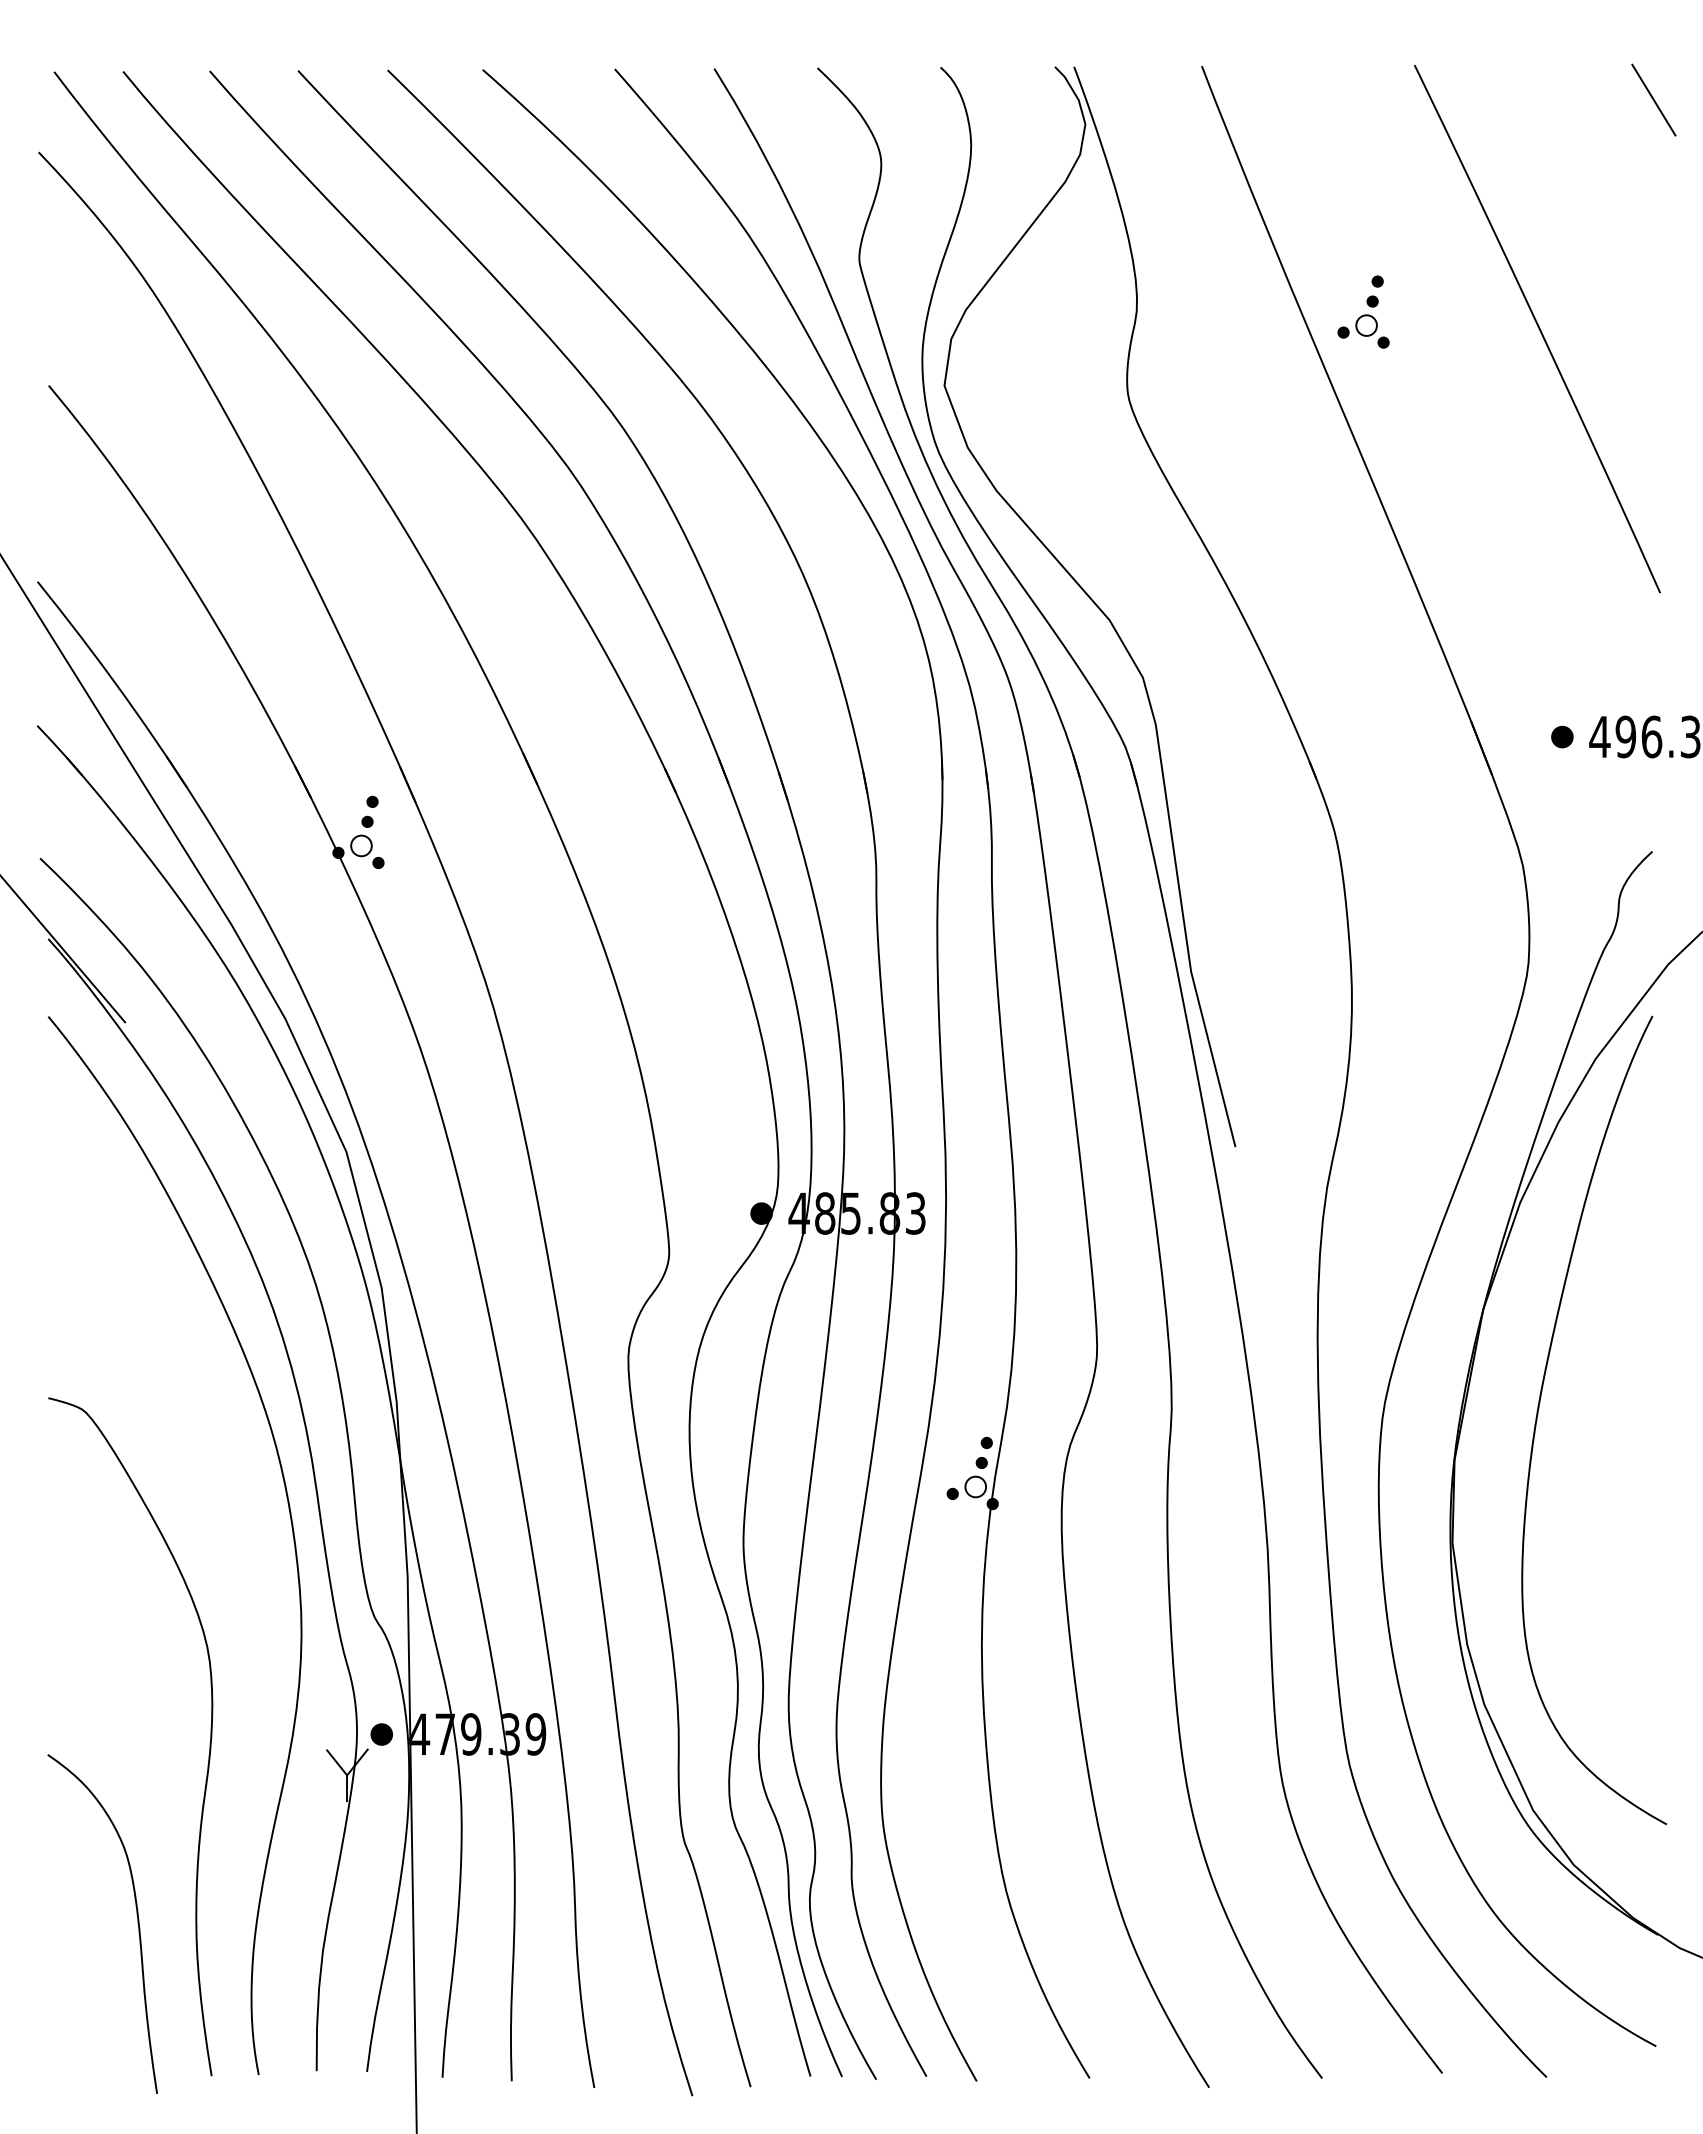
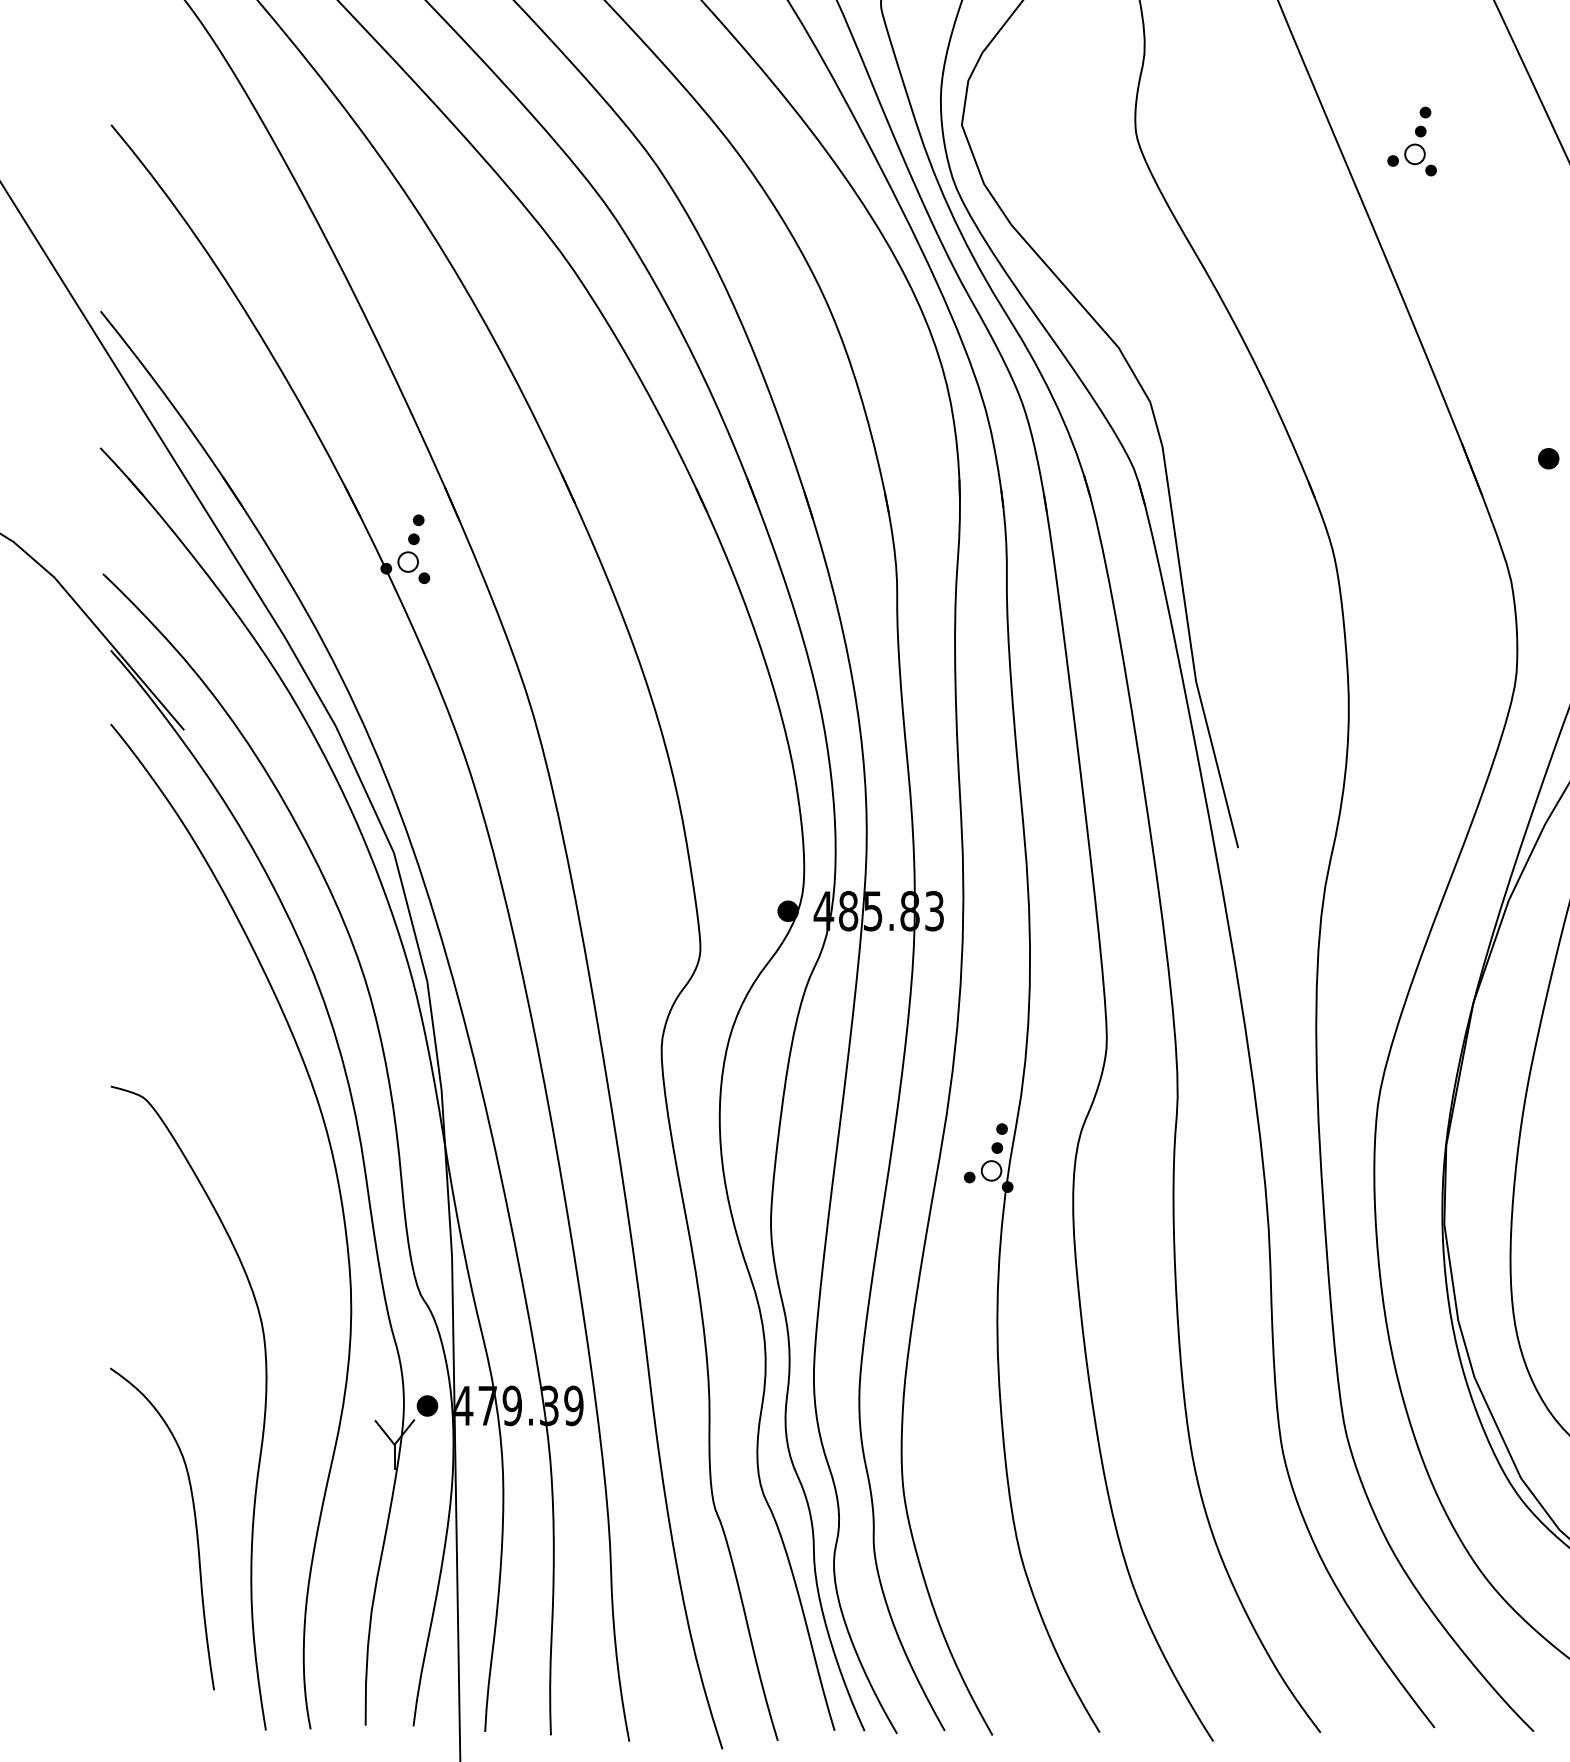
part: (1363, 311) -> (1412, 140), moved
curve: (136, 1915) -> (194, 1520), moved

